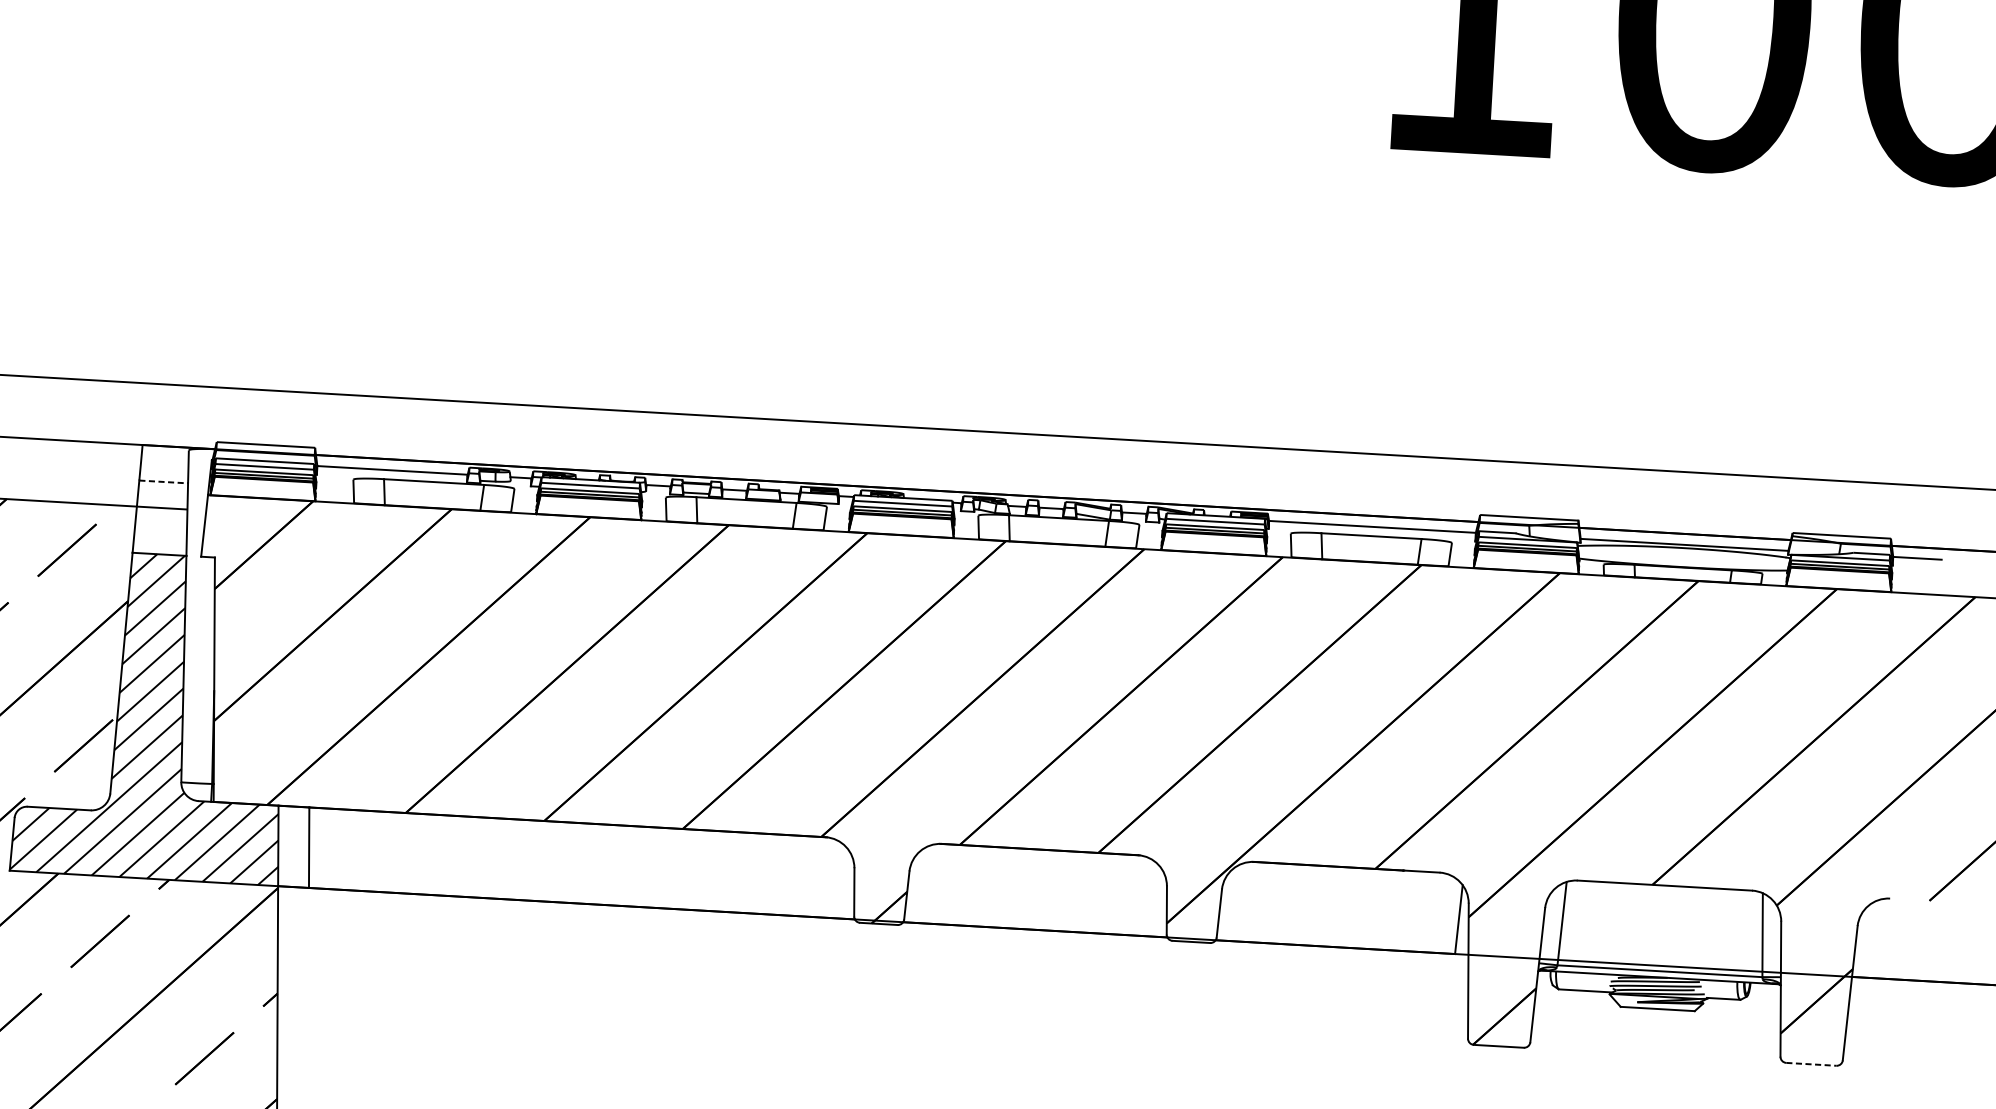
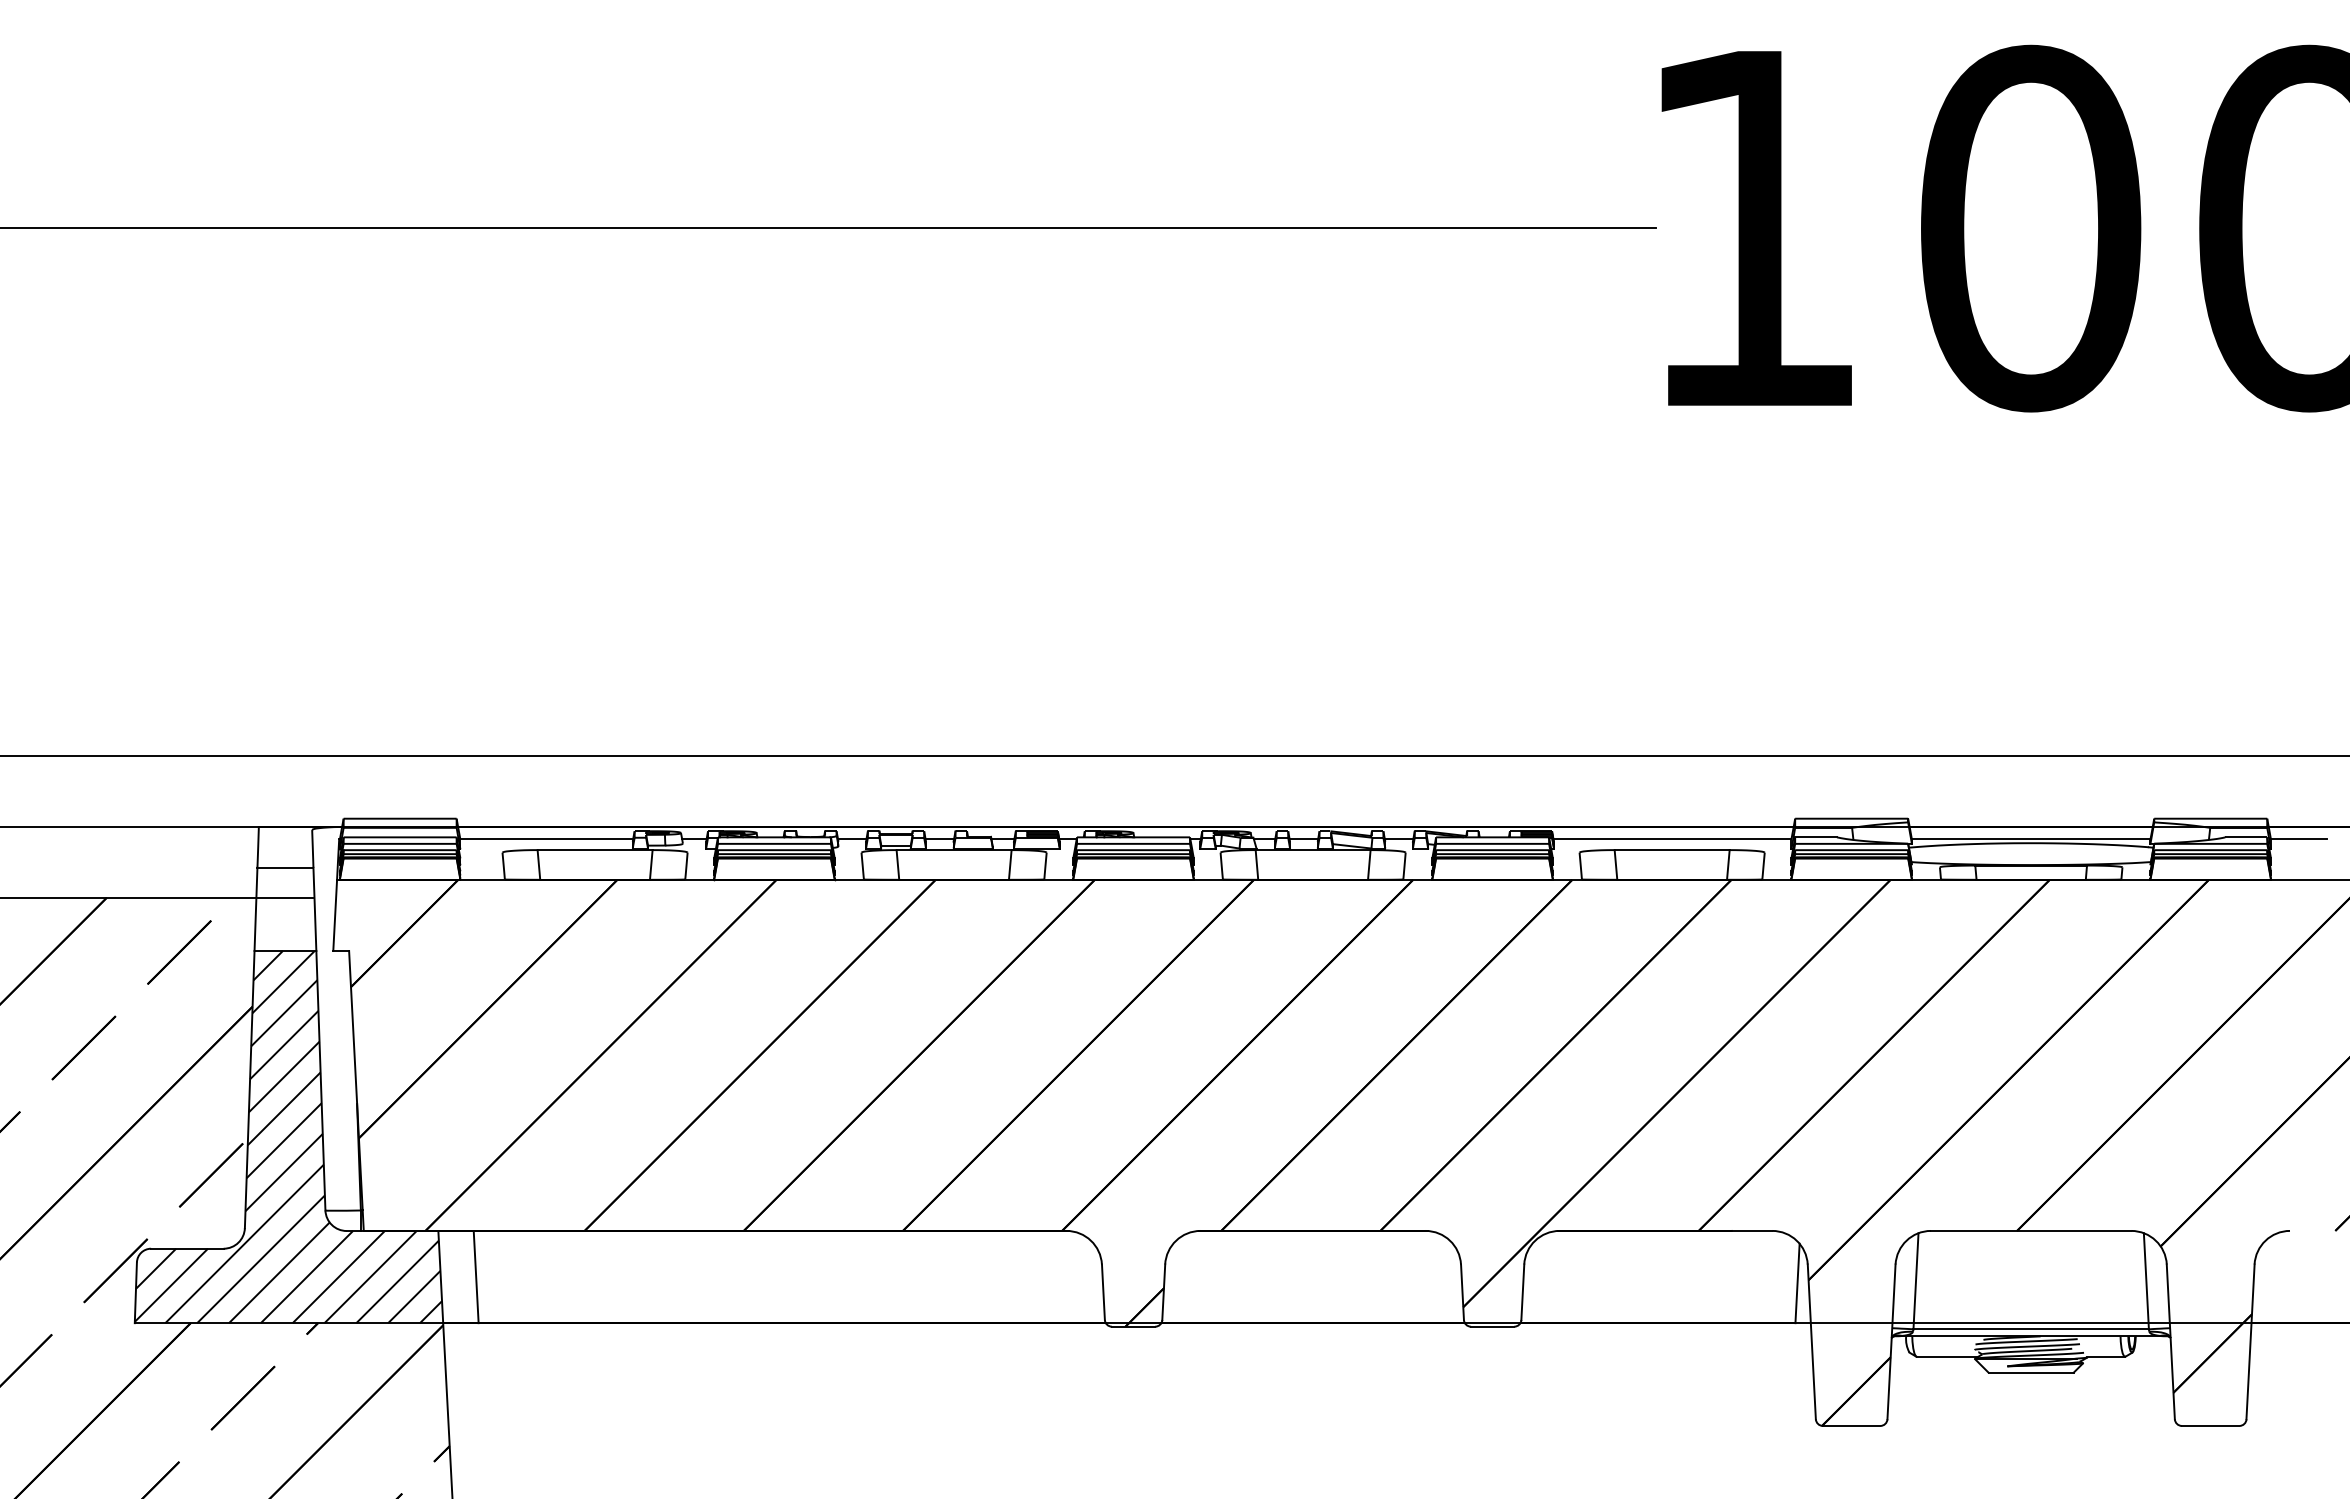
line: (163, 481) -> (285, 867), dashed -> solid
line: (1811, 1063) -> (2210, 1425), dashed -> solid

